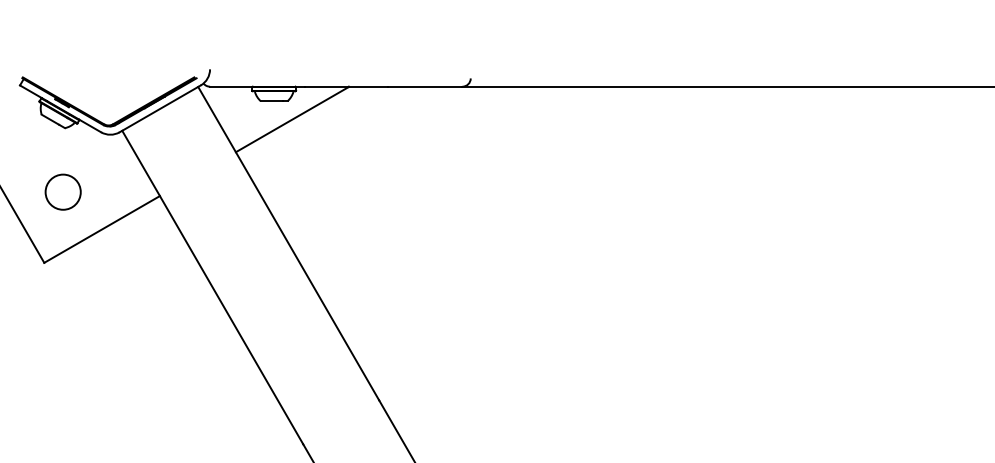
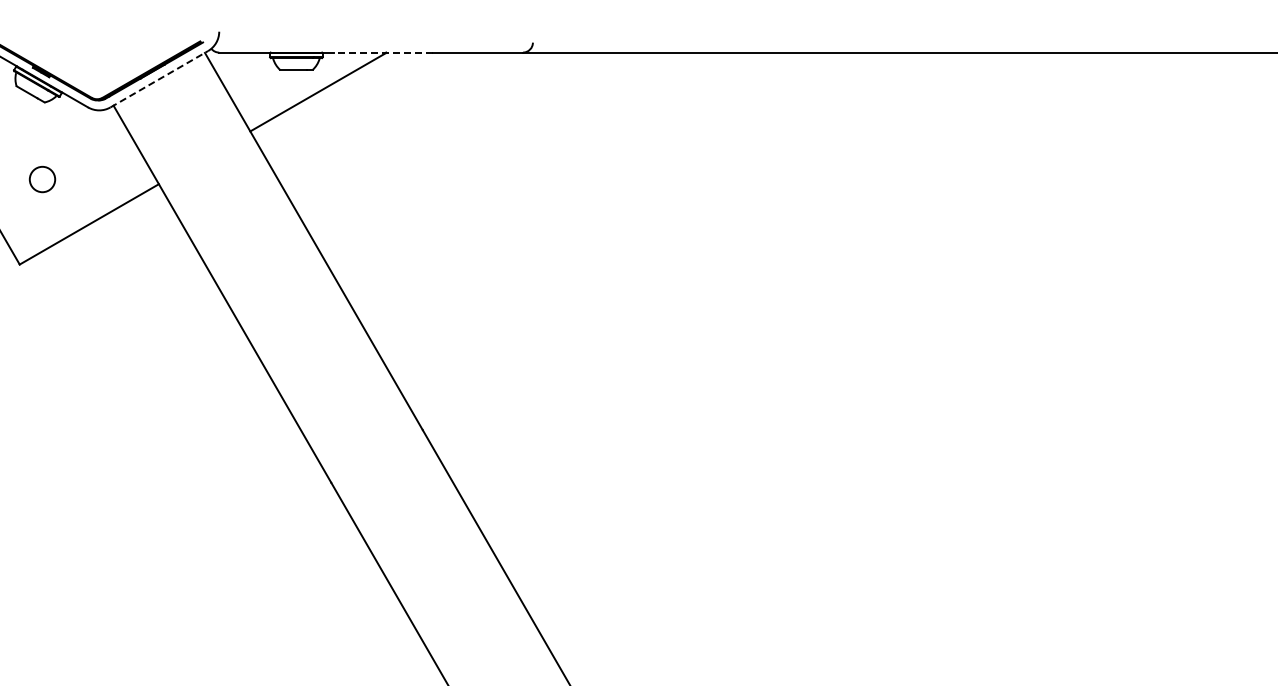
line: (346, 86) -> (383, 52), solid -> dashed
line: (160, 109) -> (159, 79), solid -> dashed
circle: (63, 192) -> (42, 179), size x0.6

